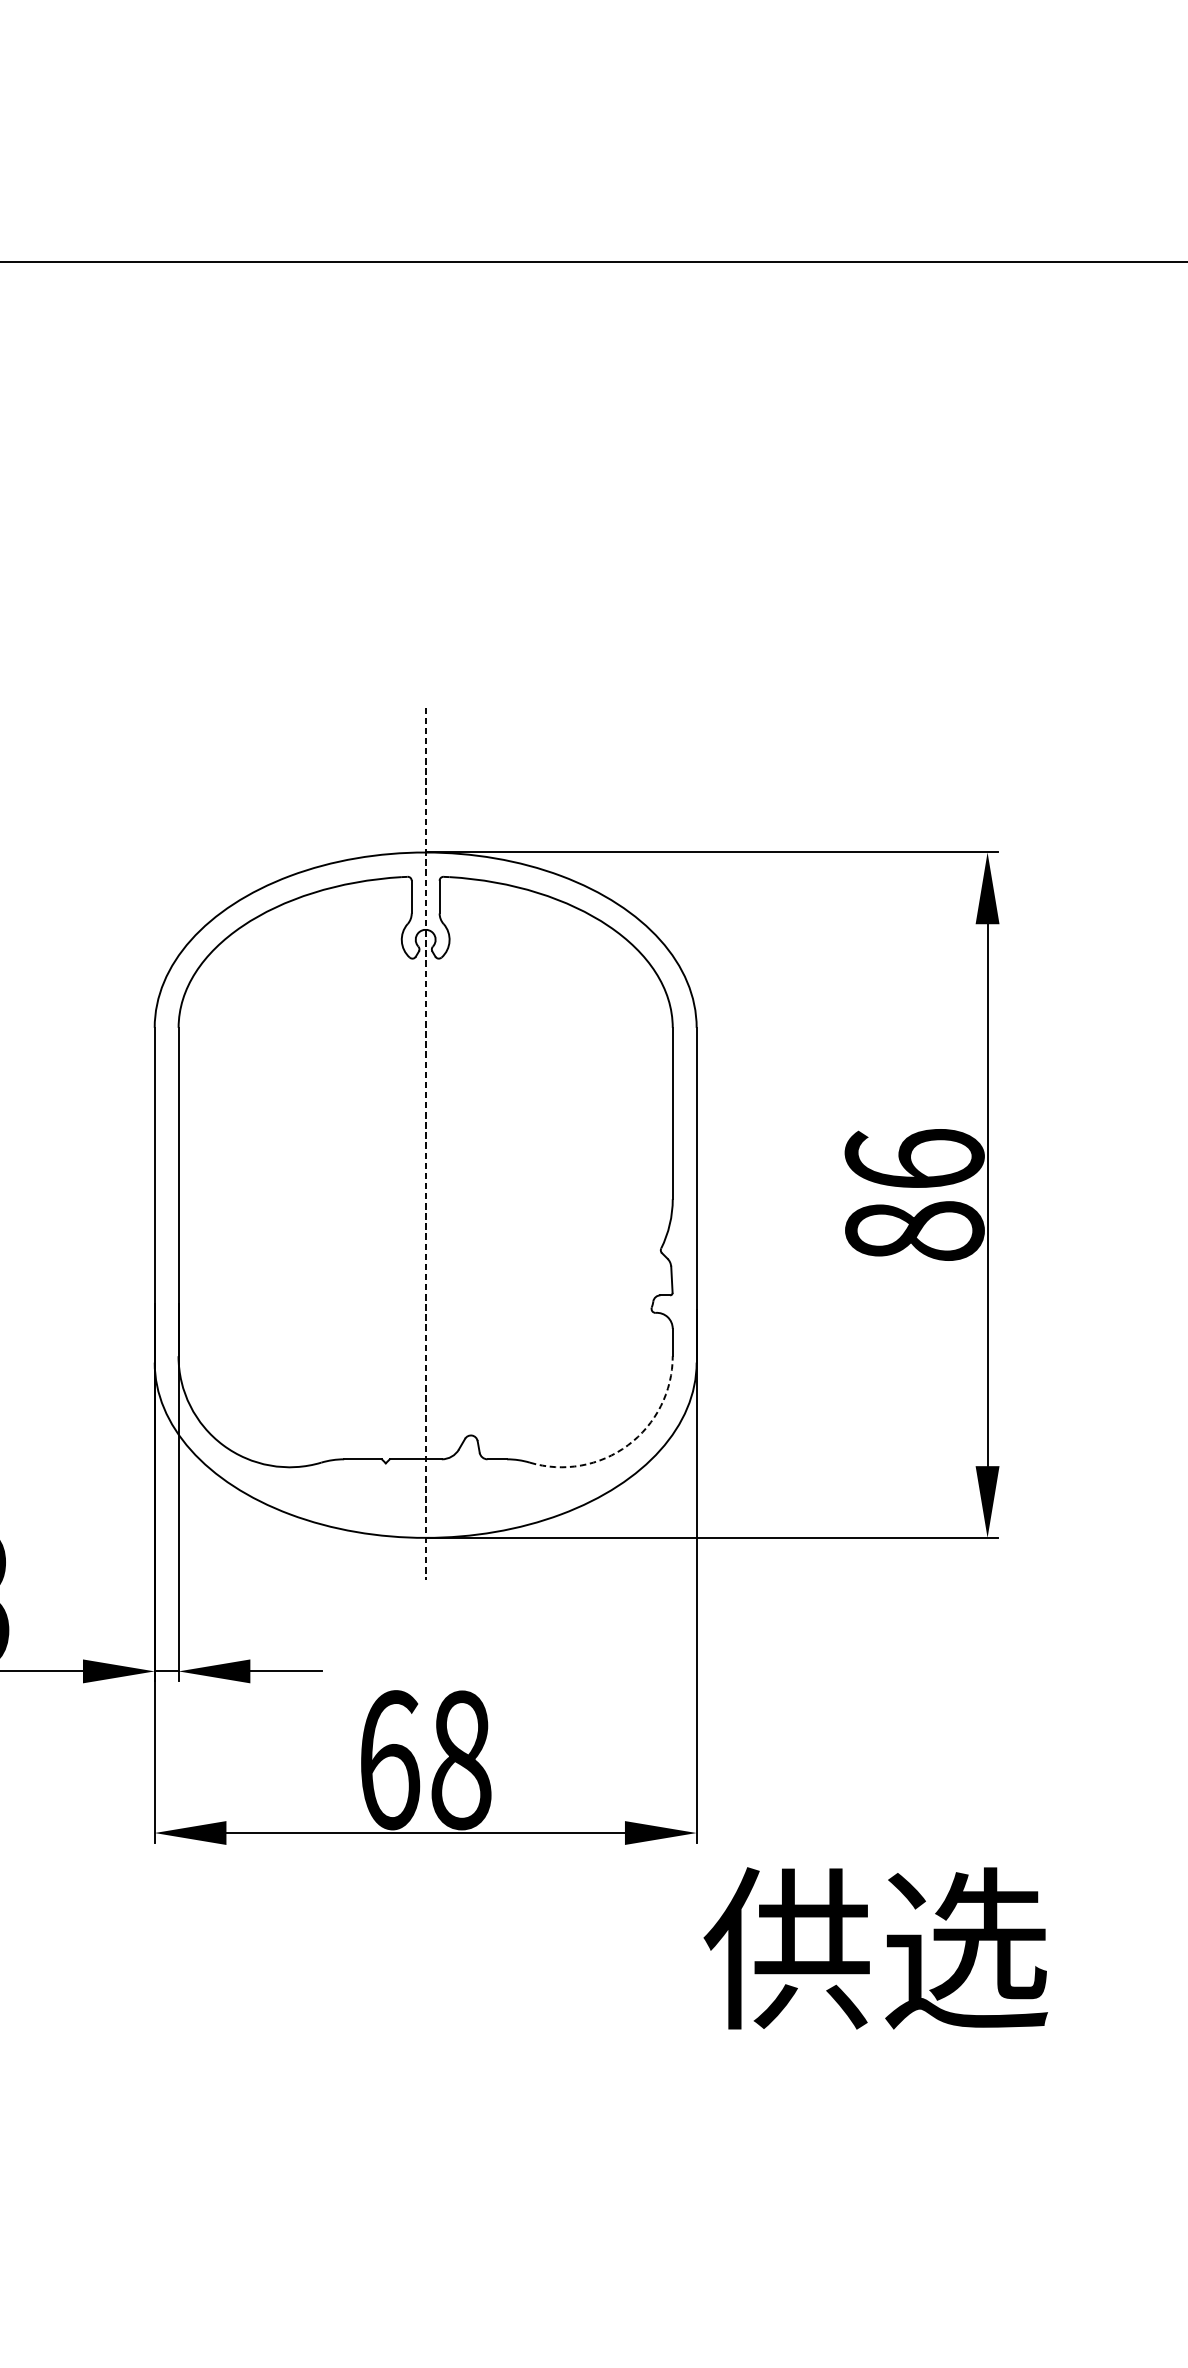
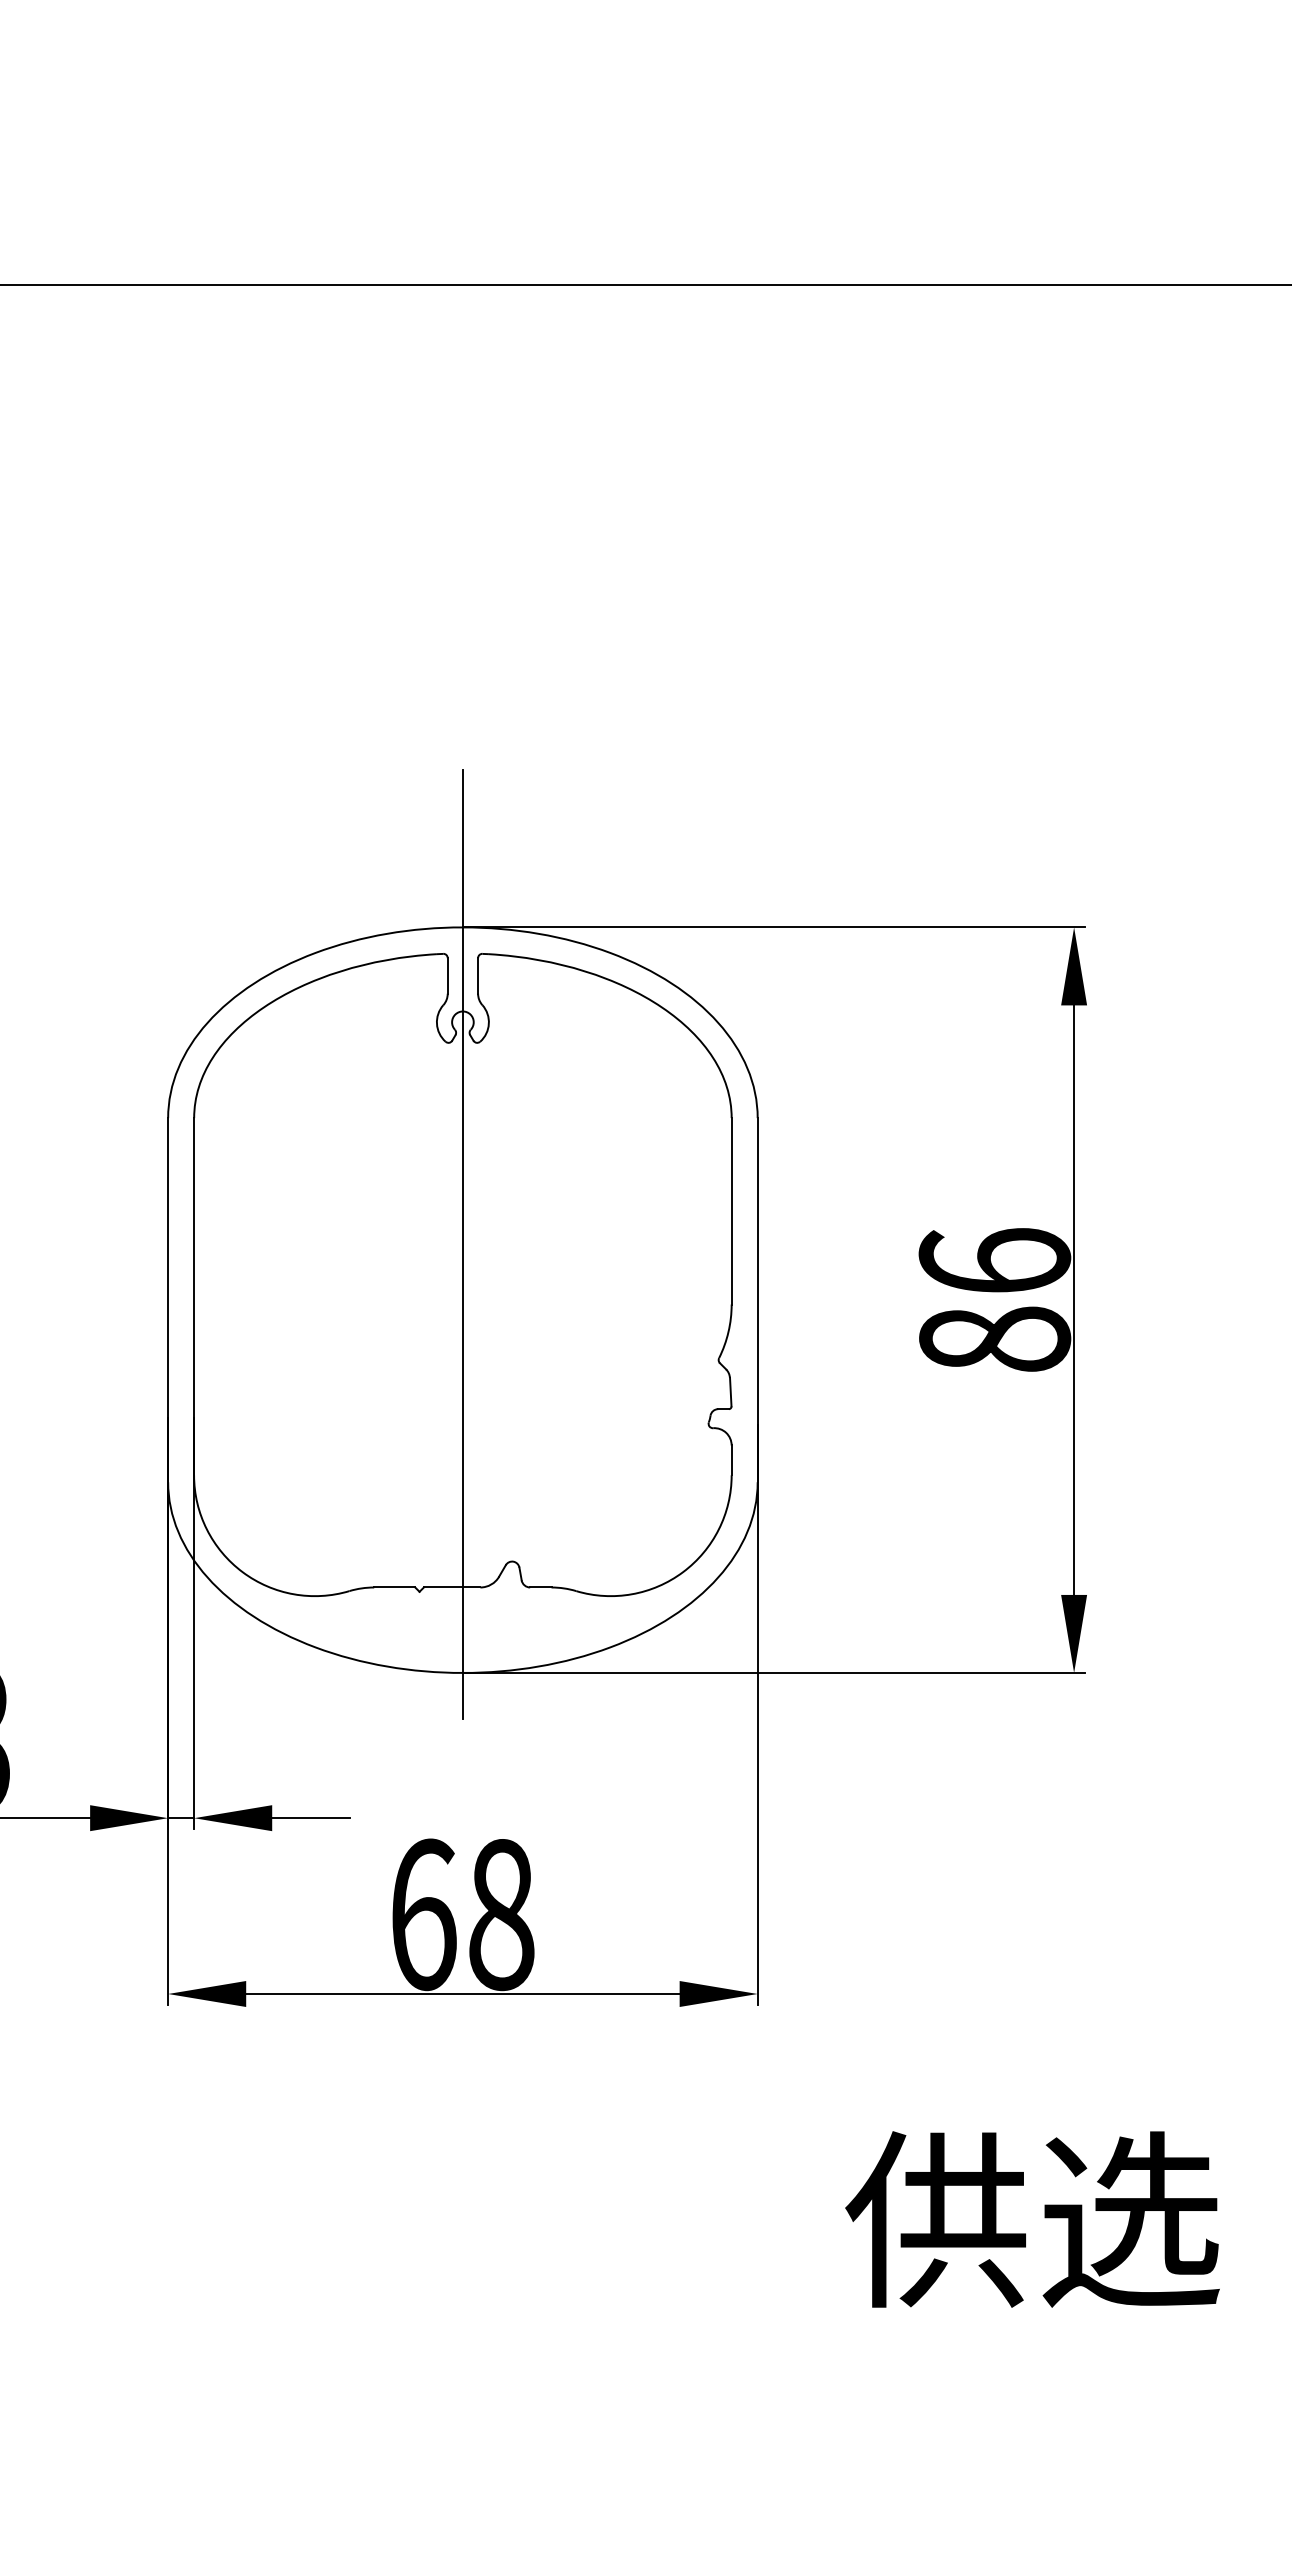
line: (425, 1144) -> (462, 1244), dashed -> solid
arc: (628, 1445) -> (683, 1572), dashed -> solid
text: (875, 1948) -> (1032, 2219), moved

